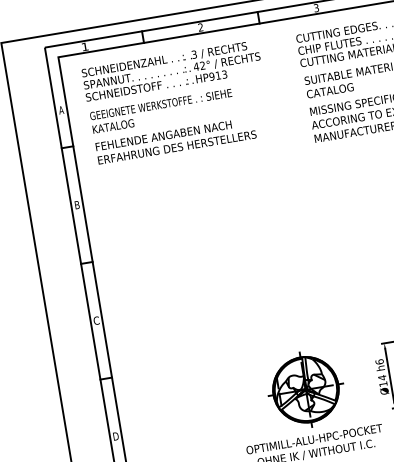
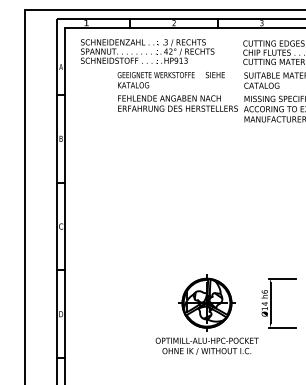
text: (172, 124) -> (177, 91), moved

